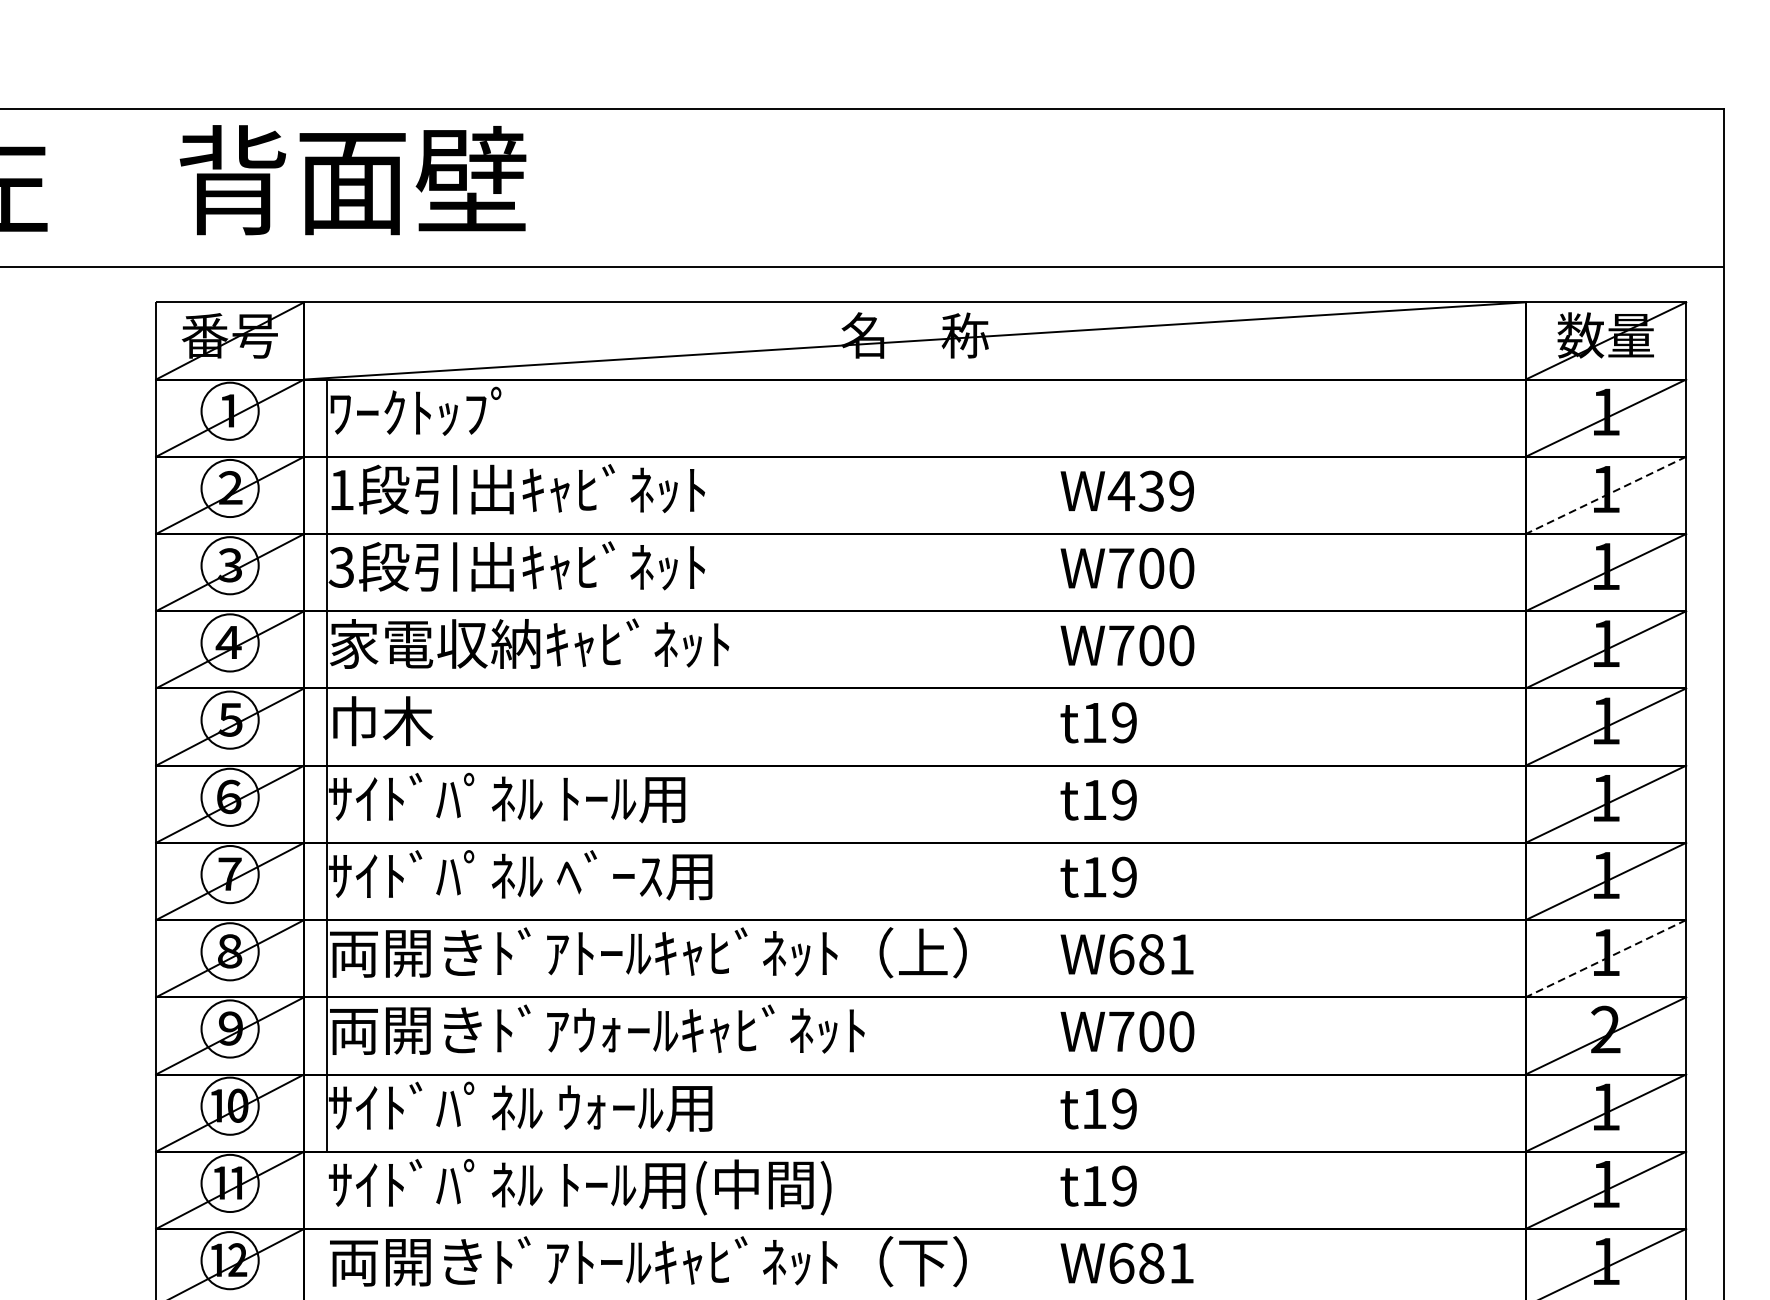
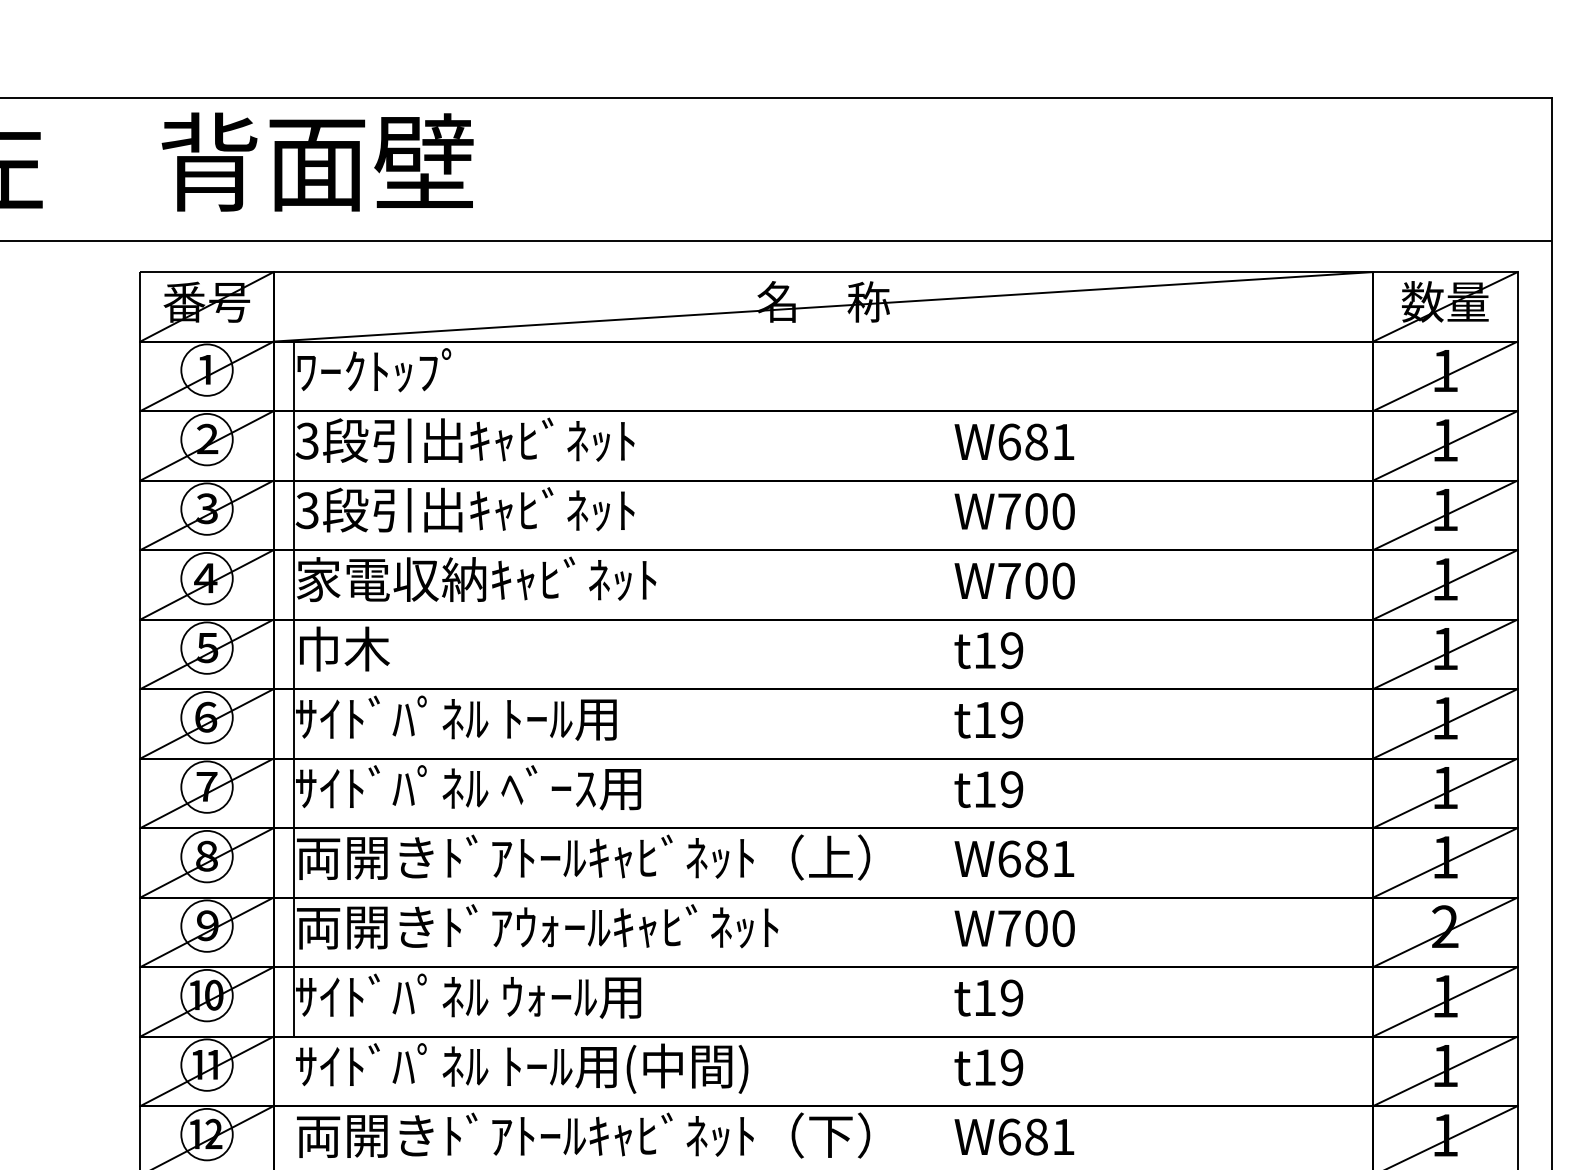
text: (340, 489) -> (306, 440), 1 -> 3
text: (1150, 490) -> (1035, 441), W439 -> W681
line: (1606, 496) -> (1445, 446), dashed -> solid
line: (1606, 959) -> (1445, 863), dashed -> solid

